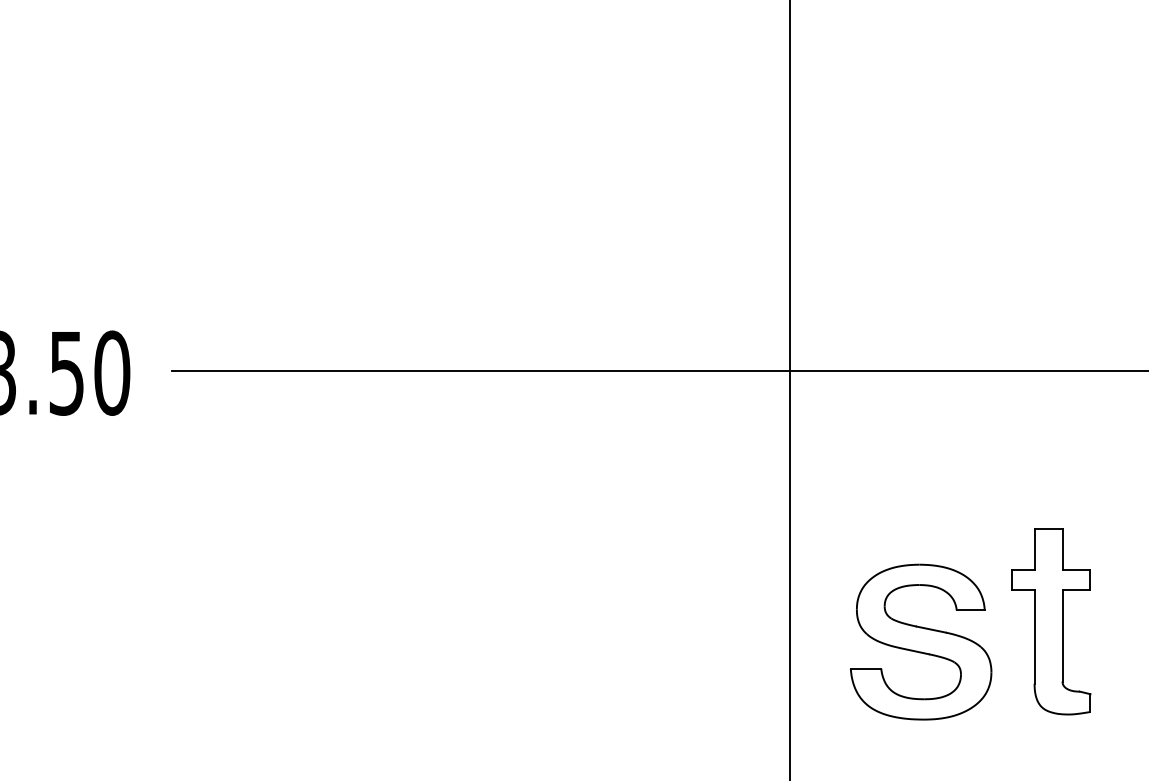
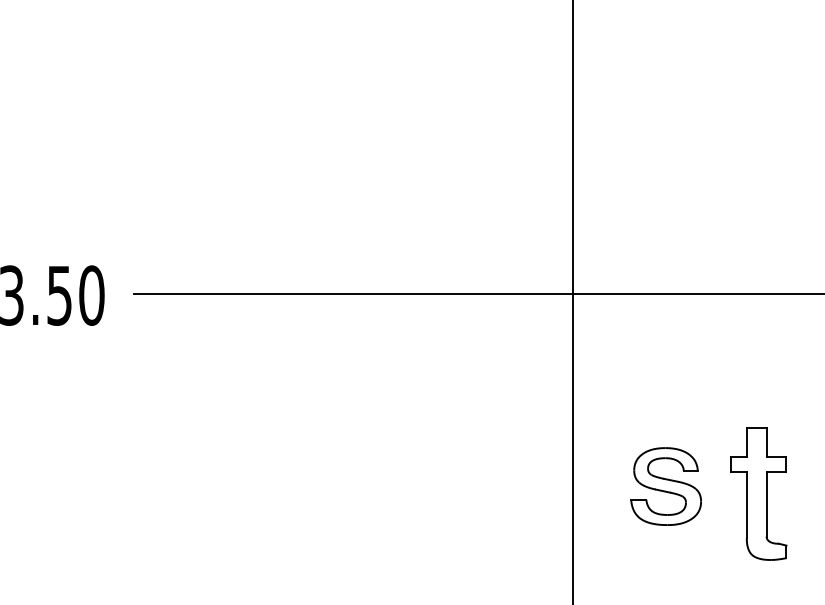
part: (1051, 620) -> (758, 493), moved
part: (920, 641) -> (665, 486), size x0.7

